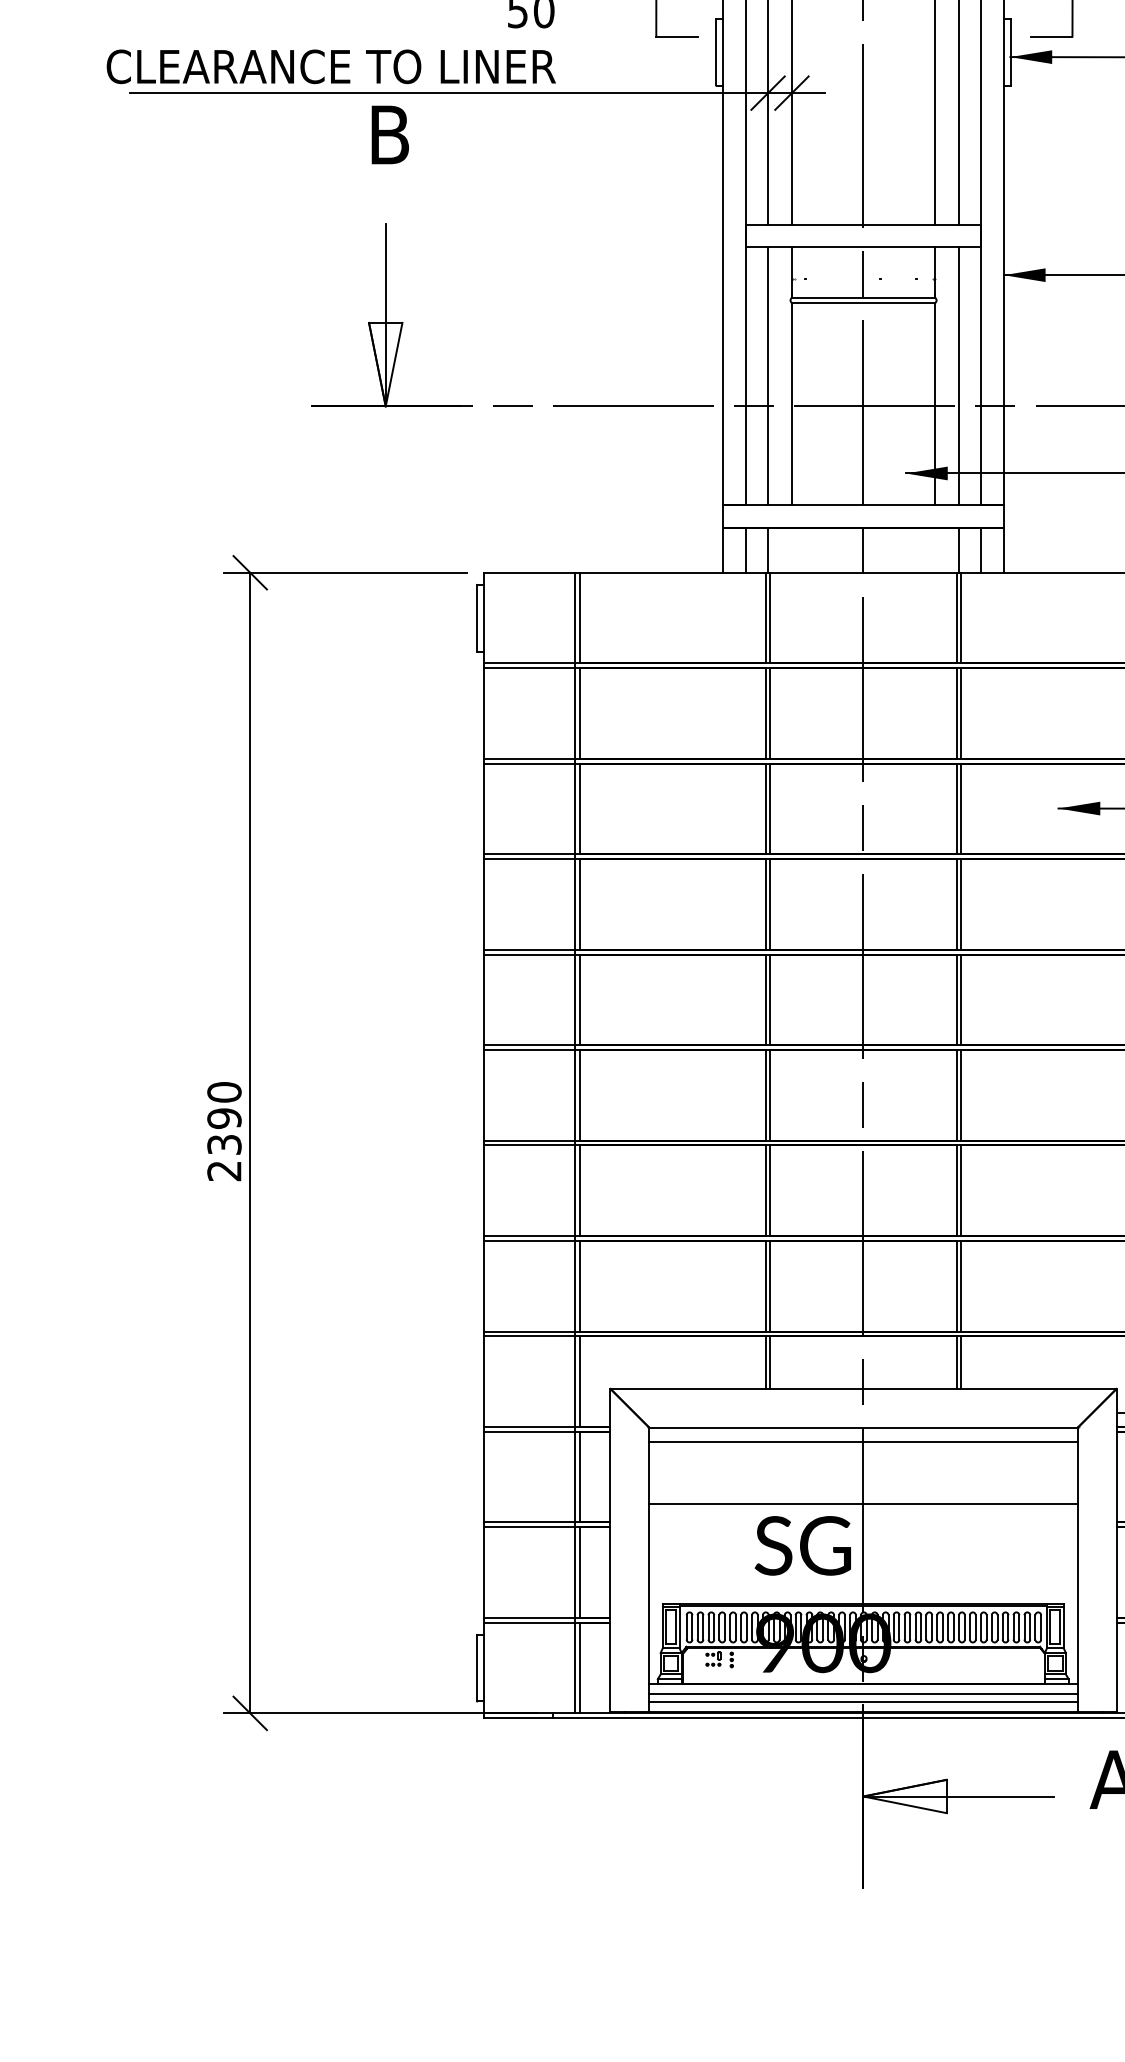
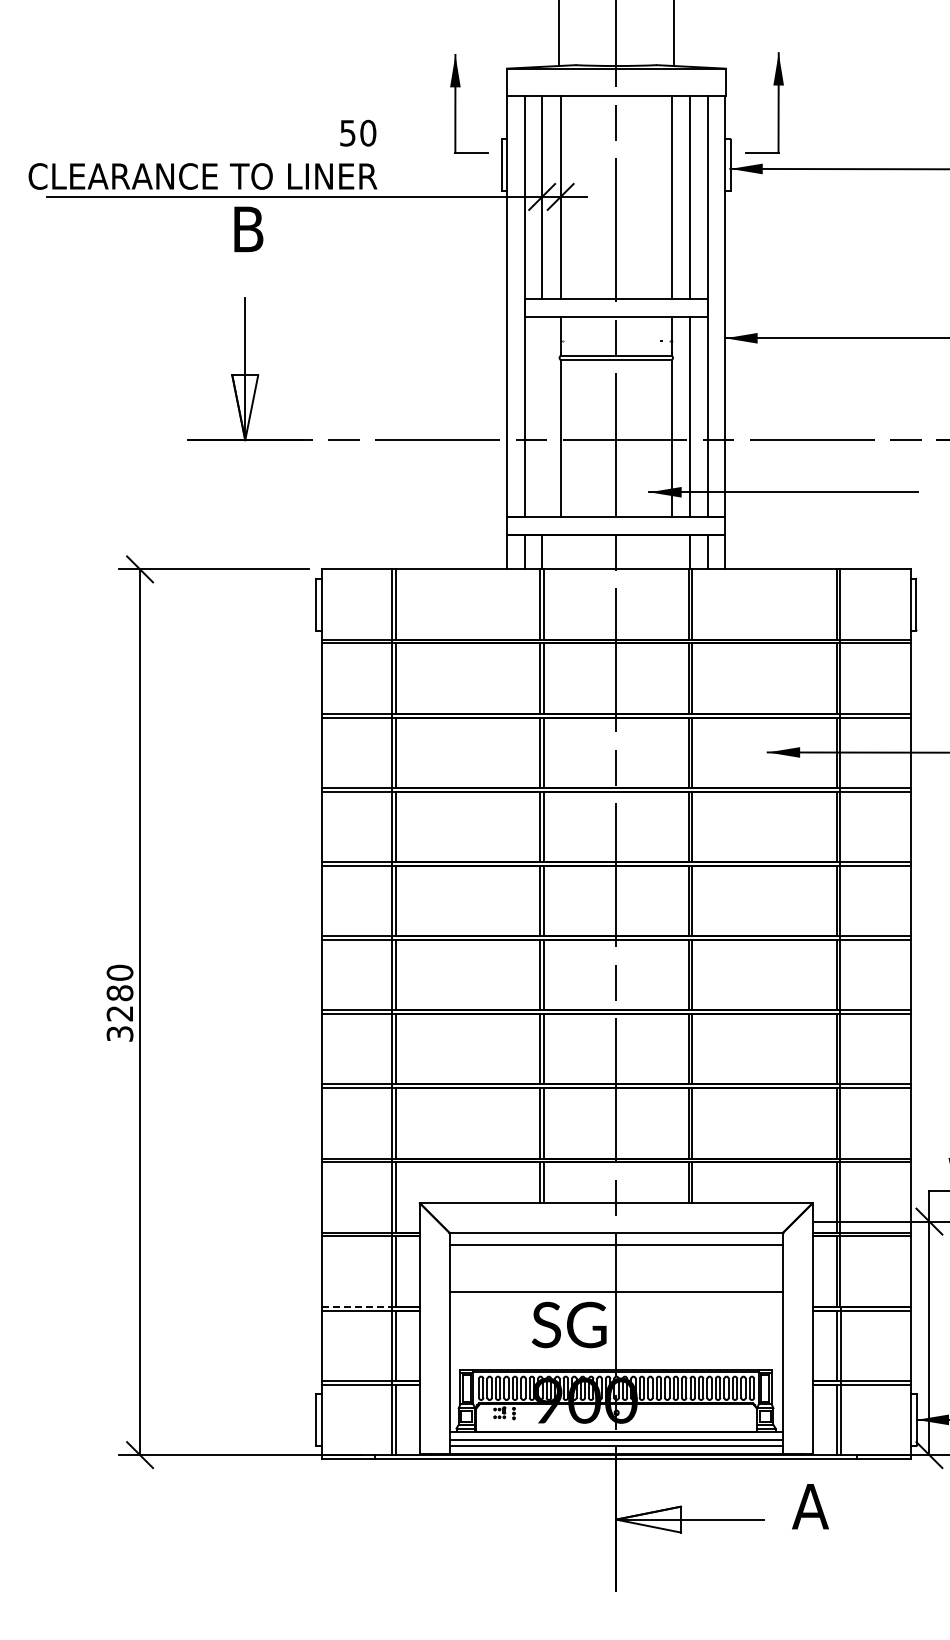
line: (768, 375) -> (542, 416), removed
text: (223, 1144) -> (119, 1013), 2390 -> 3280
line: (530, 1522) -> (357, 1306), solid -> dashed

